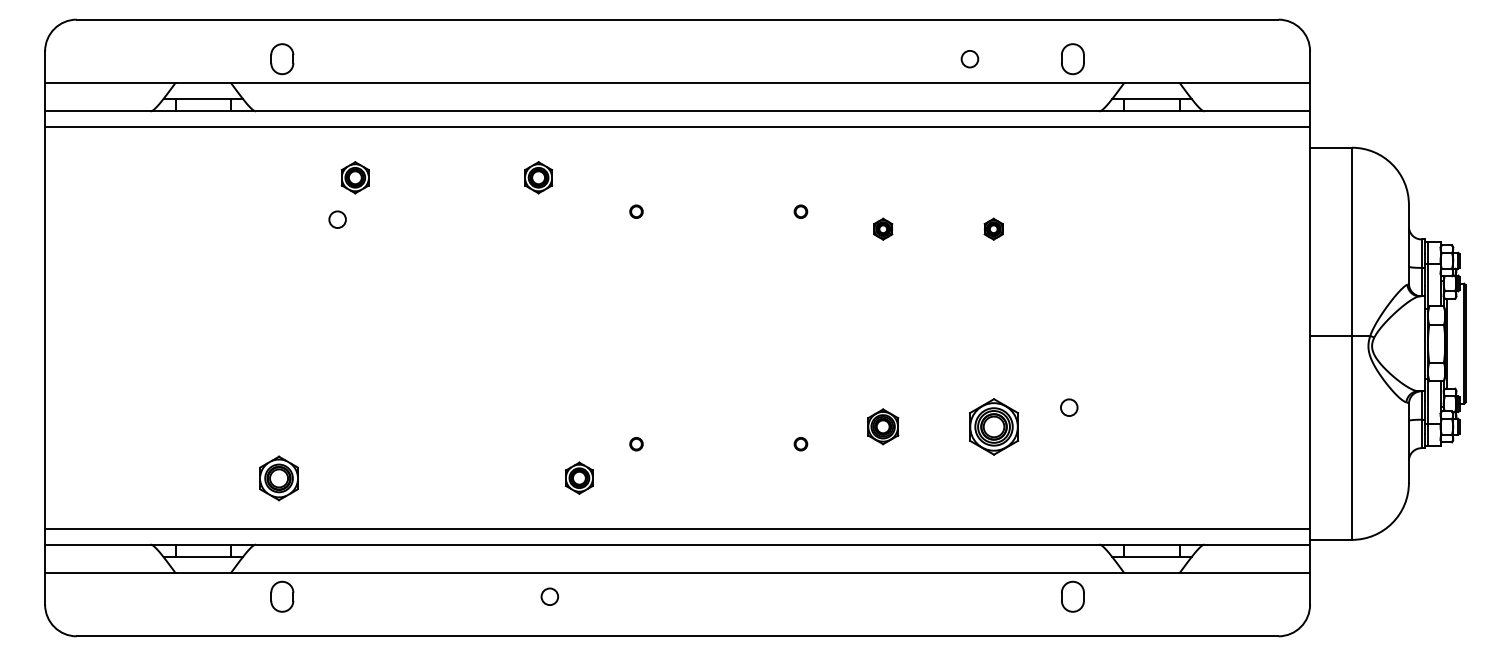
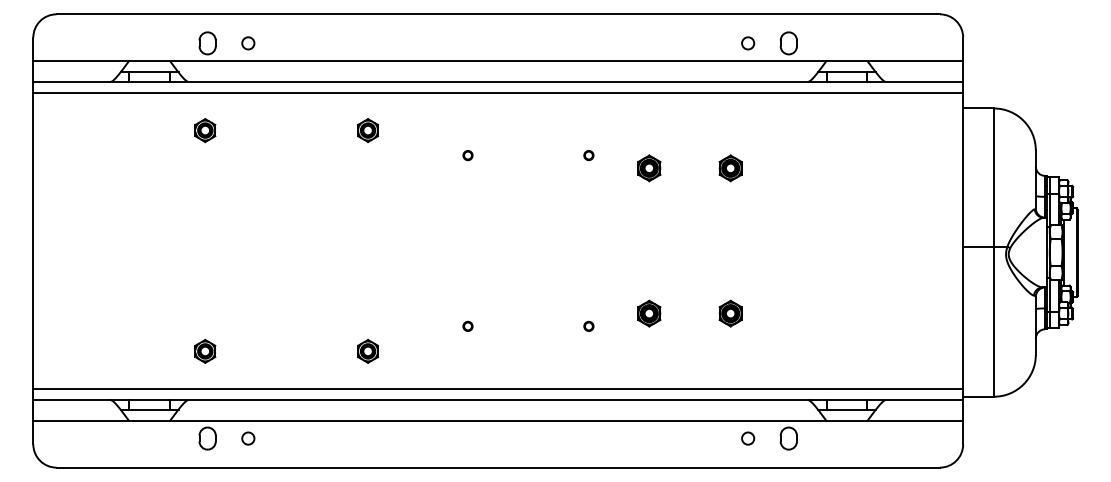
circle: (970, 59) -> (748, 43), moved
part: (355, 177) -> (205, 130), moved
part: (537, 177) -> (367, 130), moved
circle: (337, 219) -> (248, 43), moved
part: (883, 229) -> (649, 168), size x1.67
part: (993, 229) -> (730, 168), size x1.67
circle: (1069, 407) -> (748, 438), moved
part: (993, 426) -> (730, 313), size x0.62
part: (279, 476) -> (205, 350), size x0.71
part: (578, 476) -> (367, 350), moved
circle: (550, 596) -> (248, 438), moved

